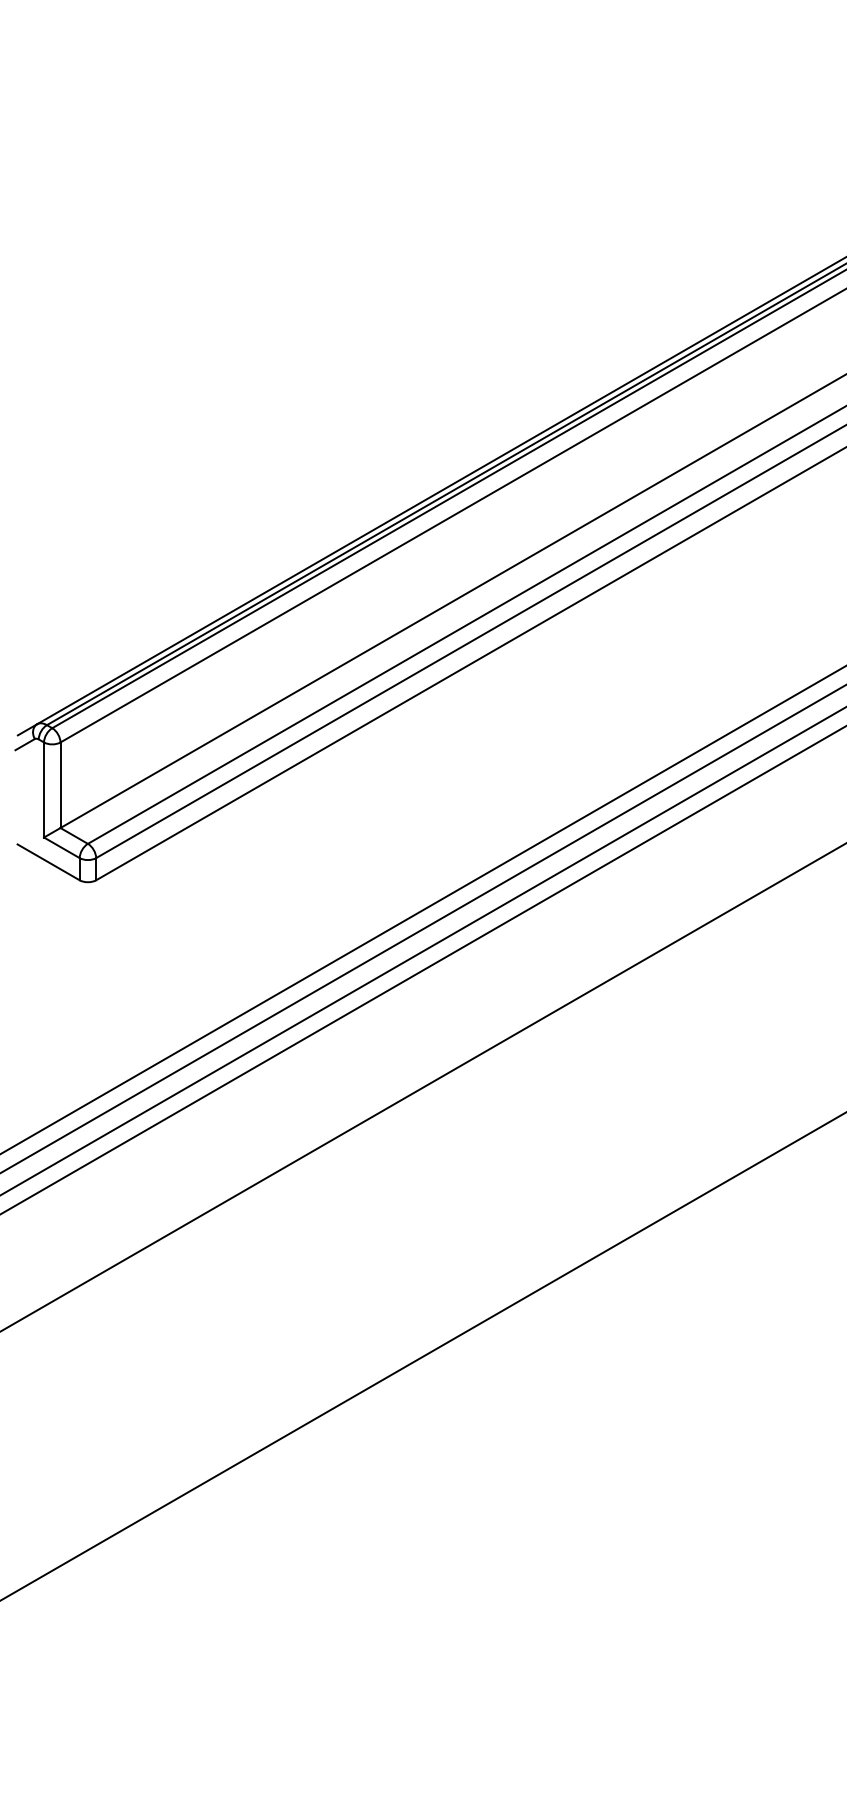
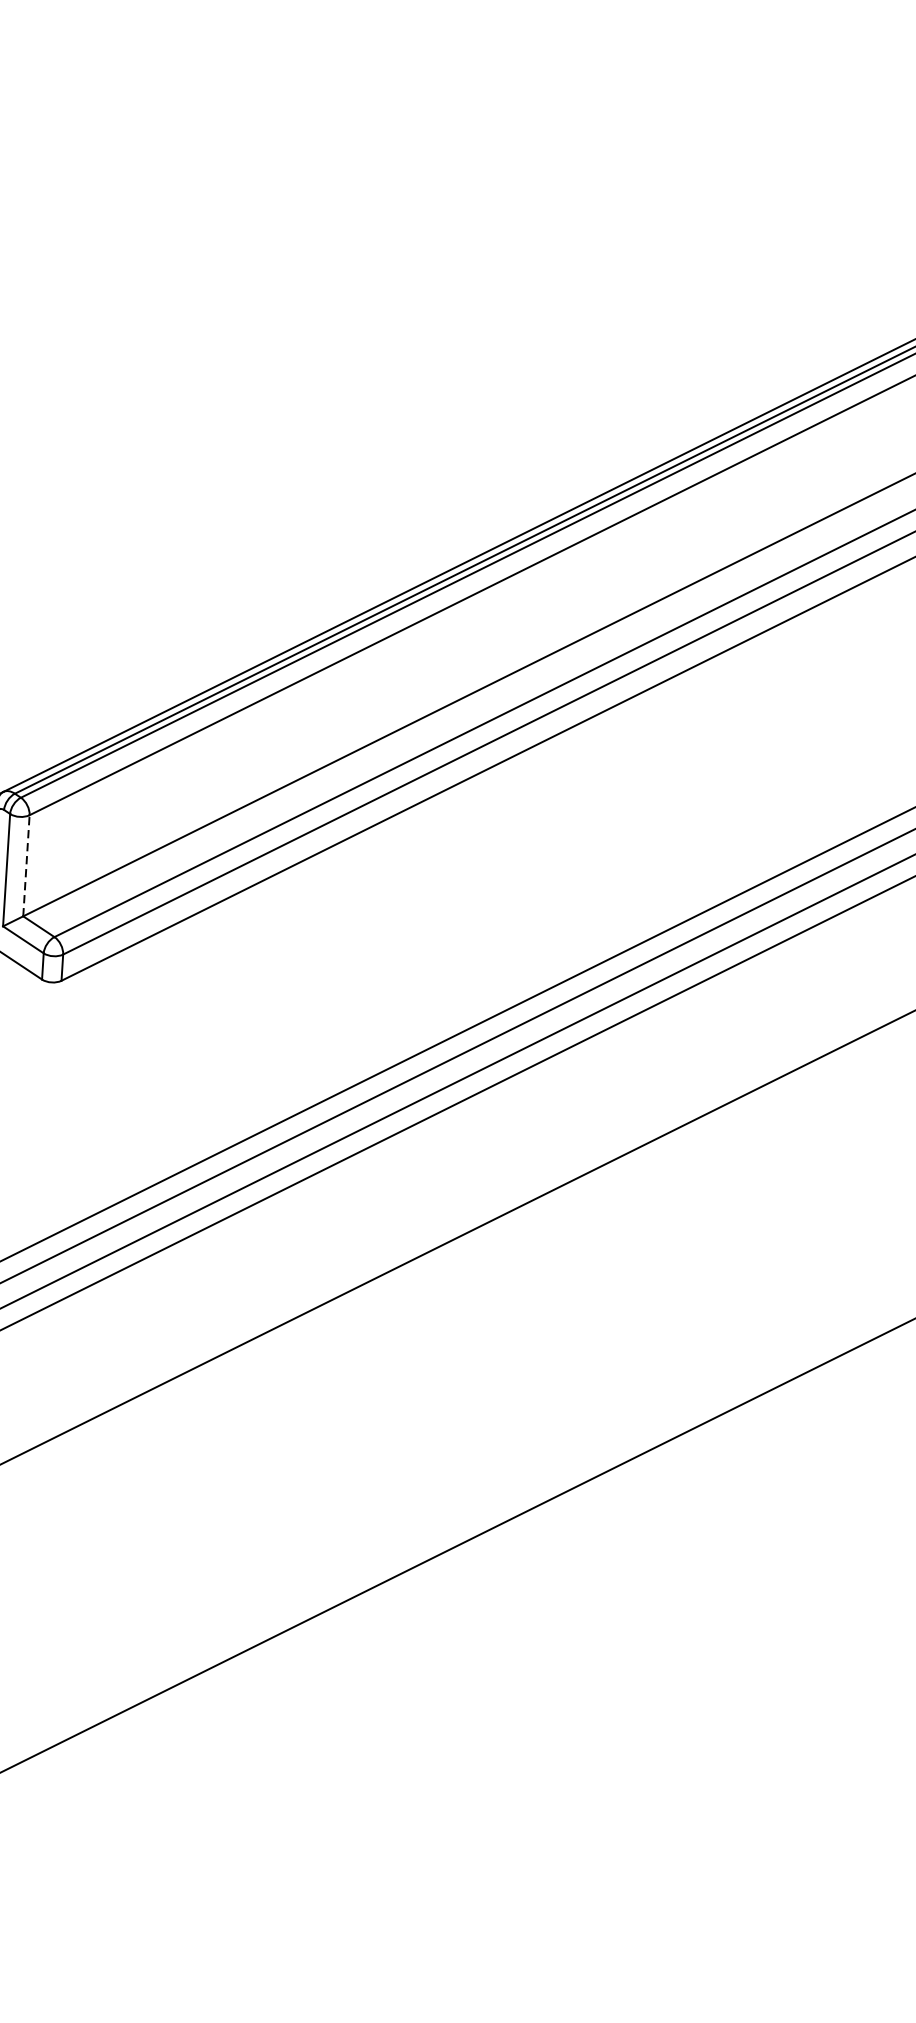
line: (60, 785) -> (26, 866), solid -> dashed

